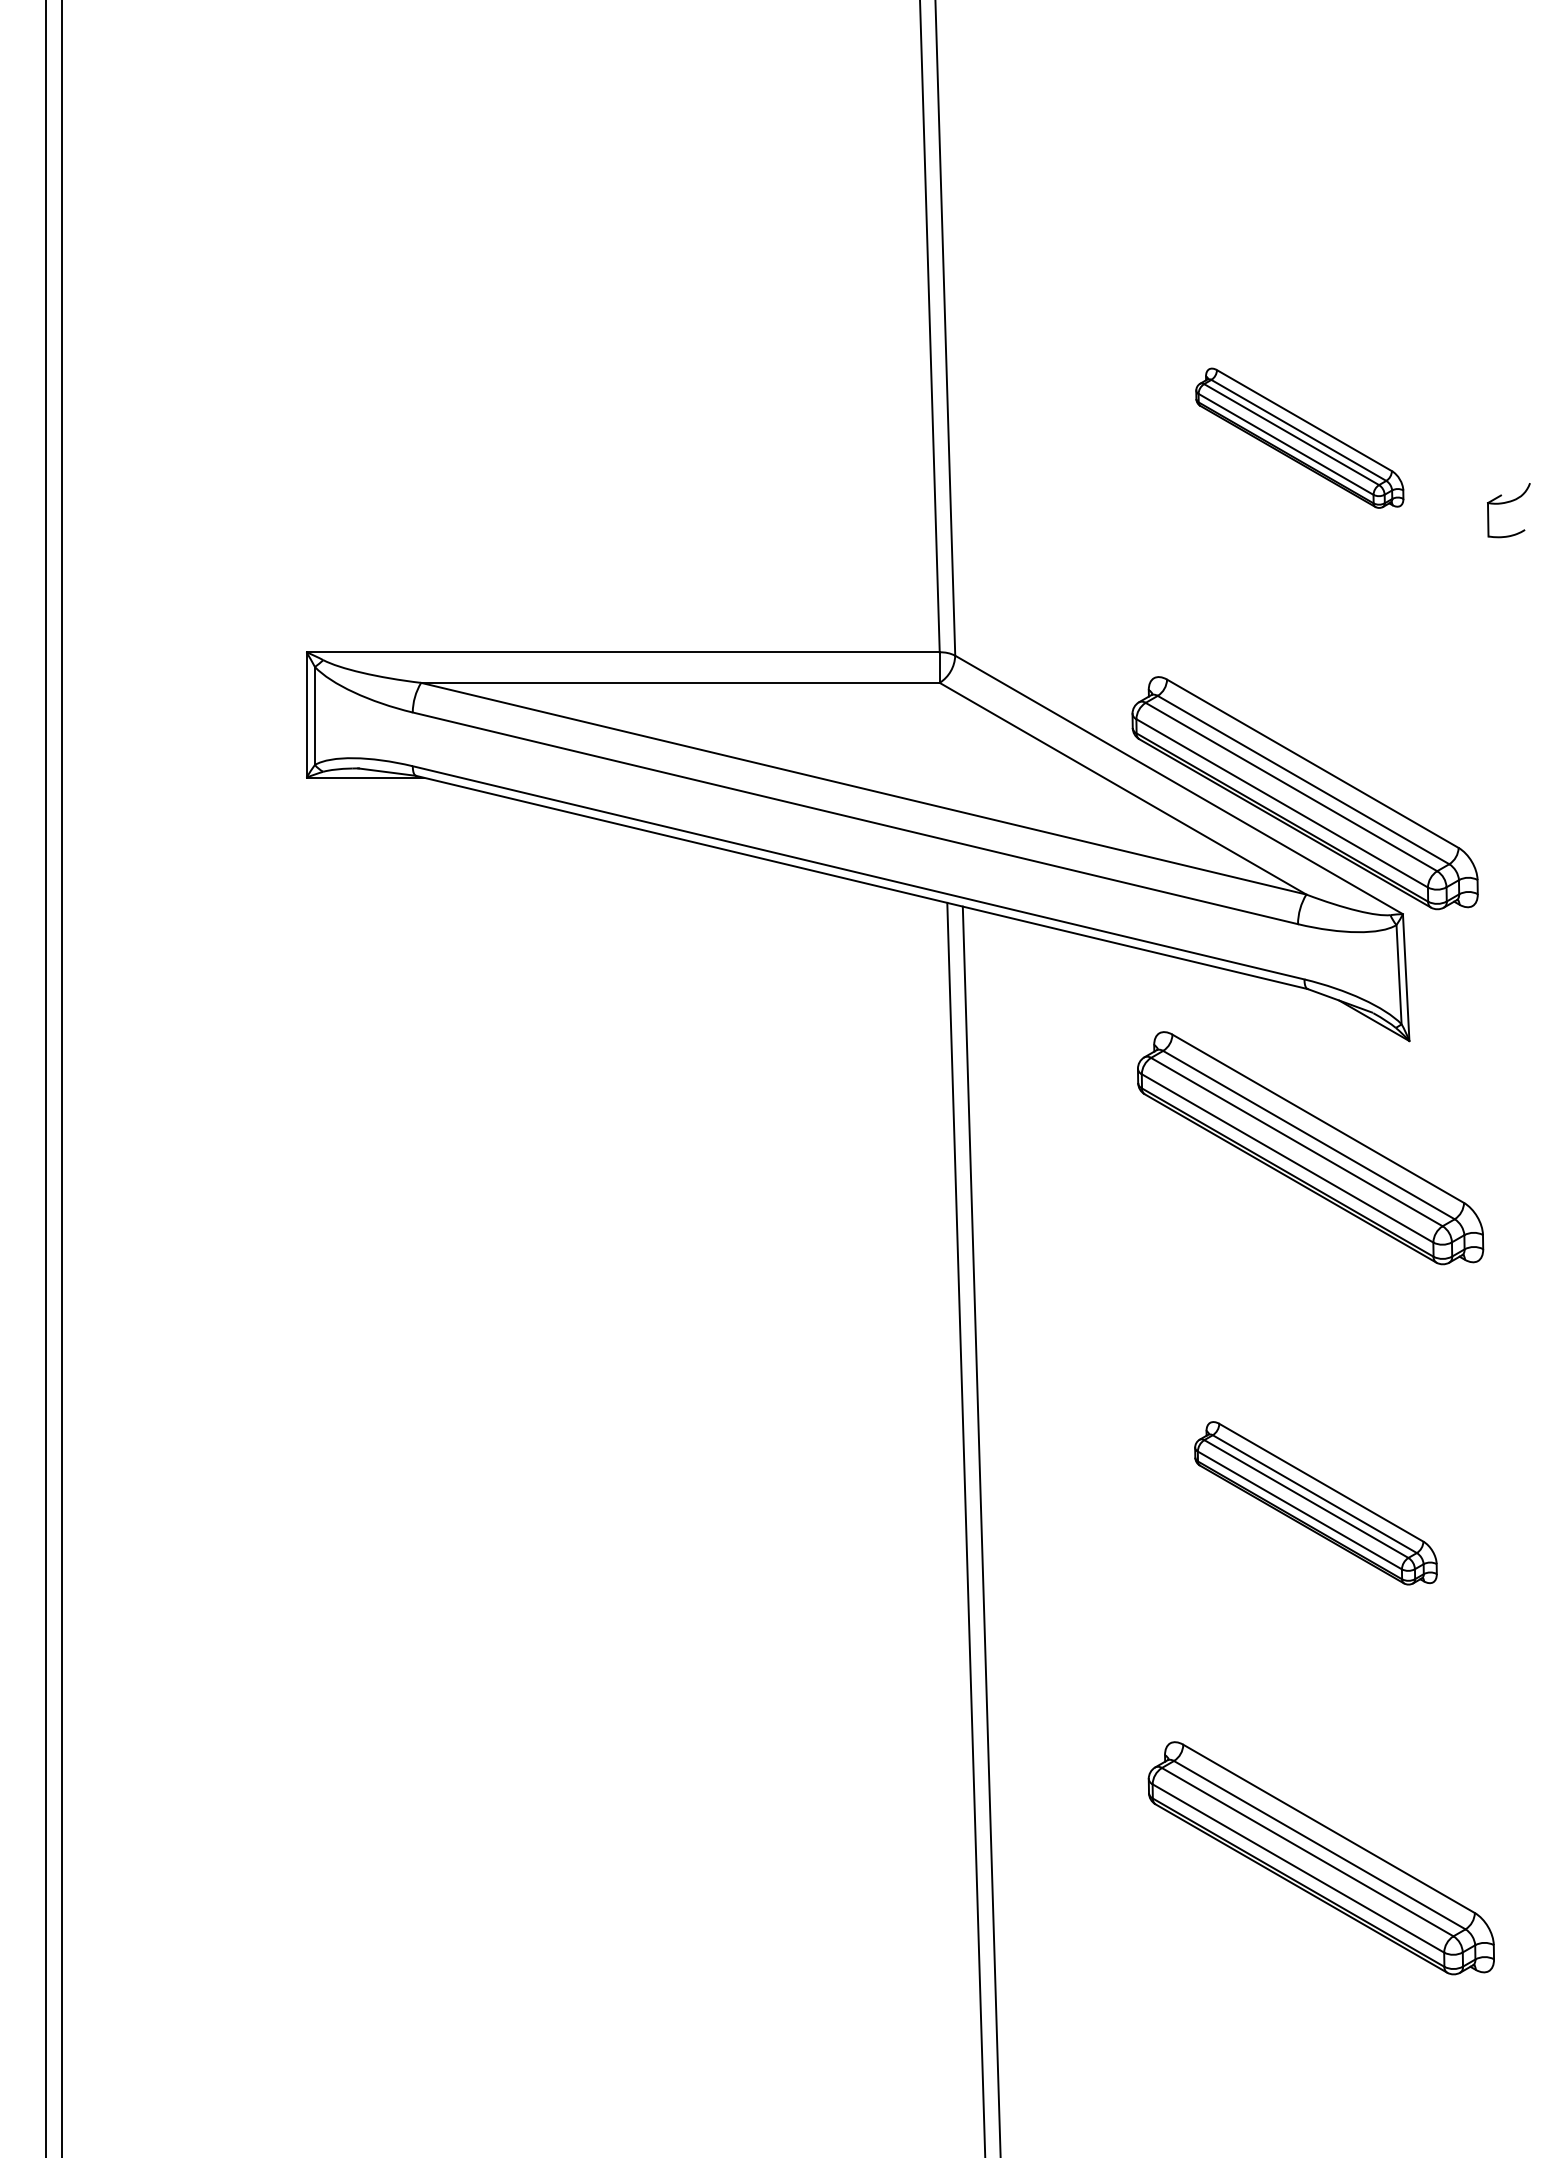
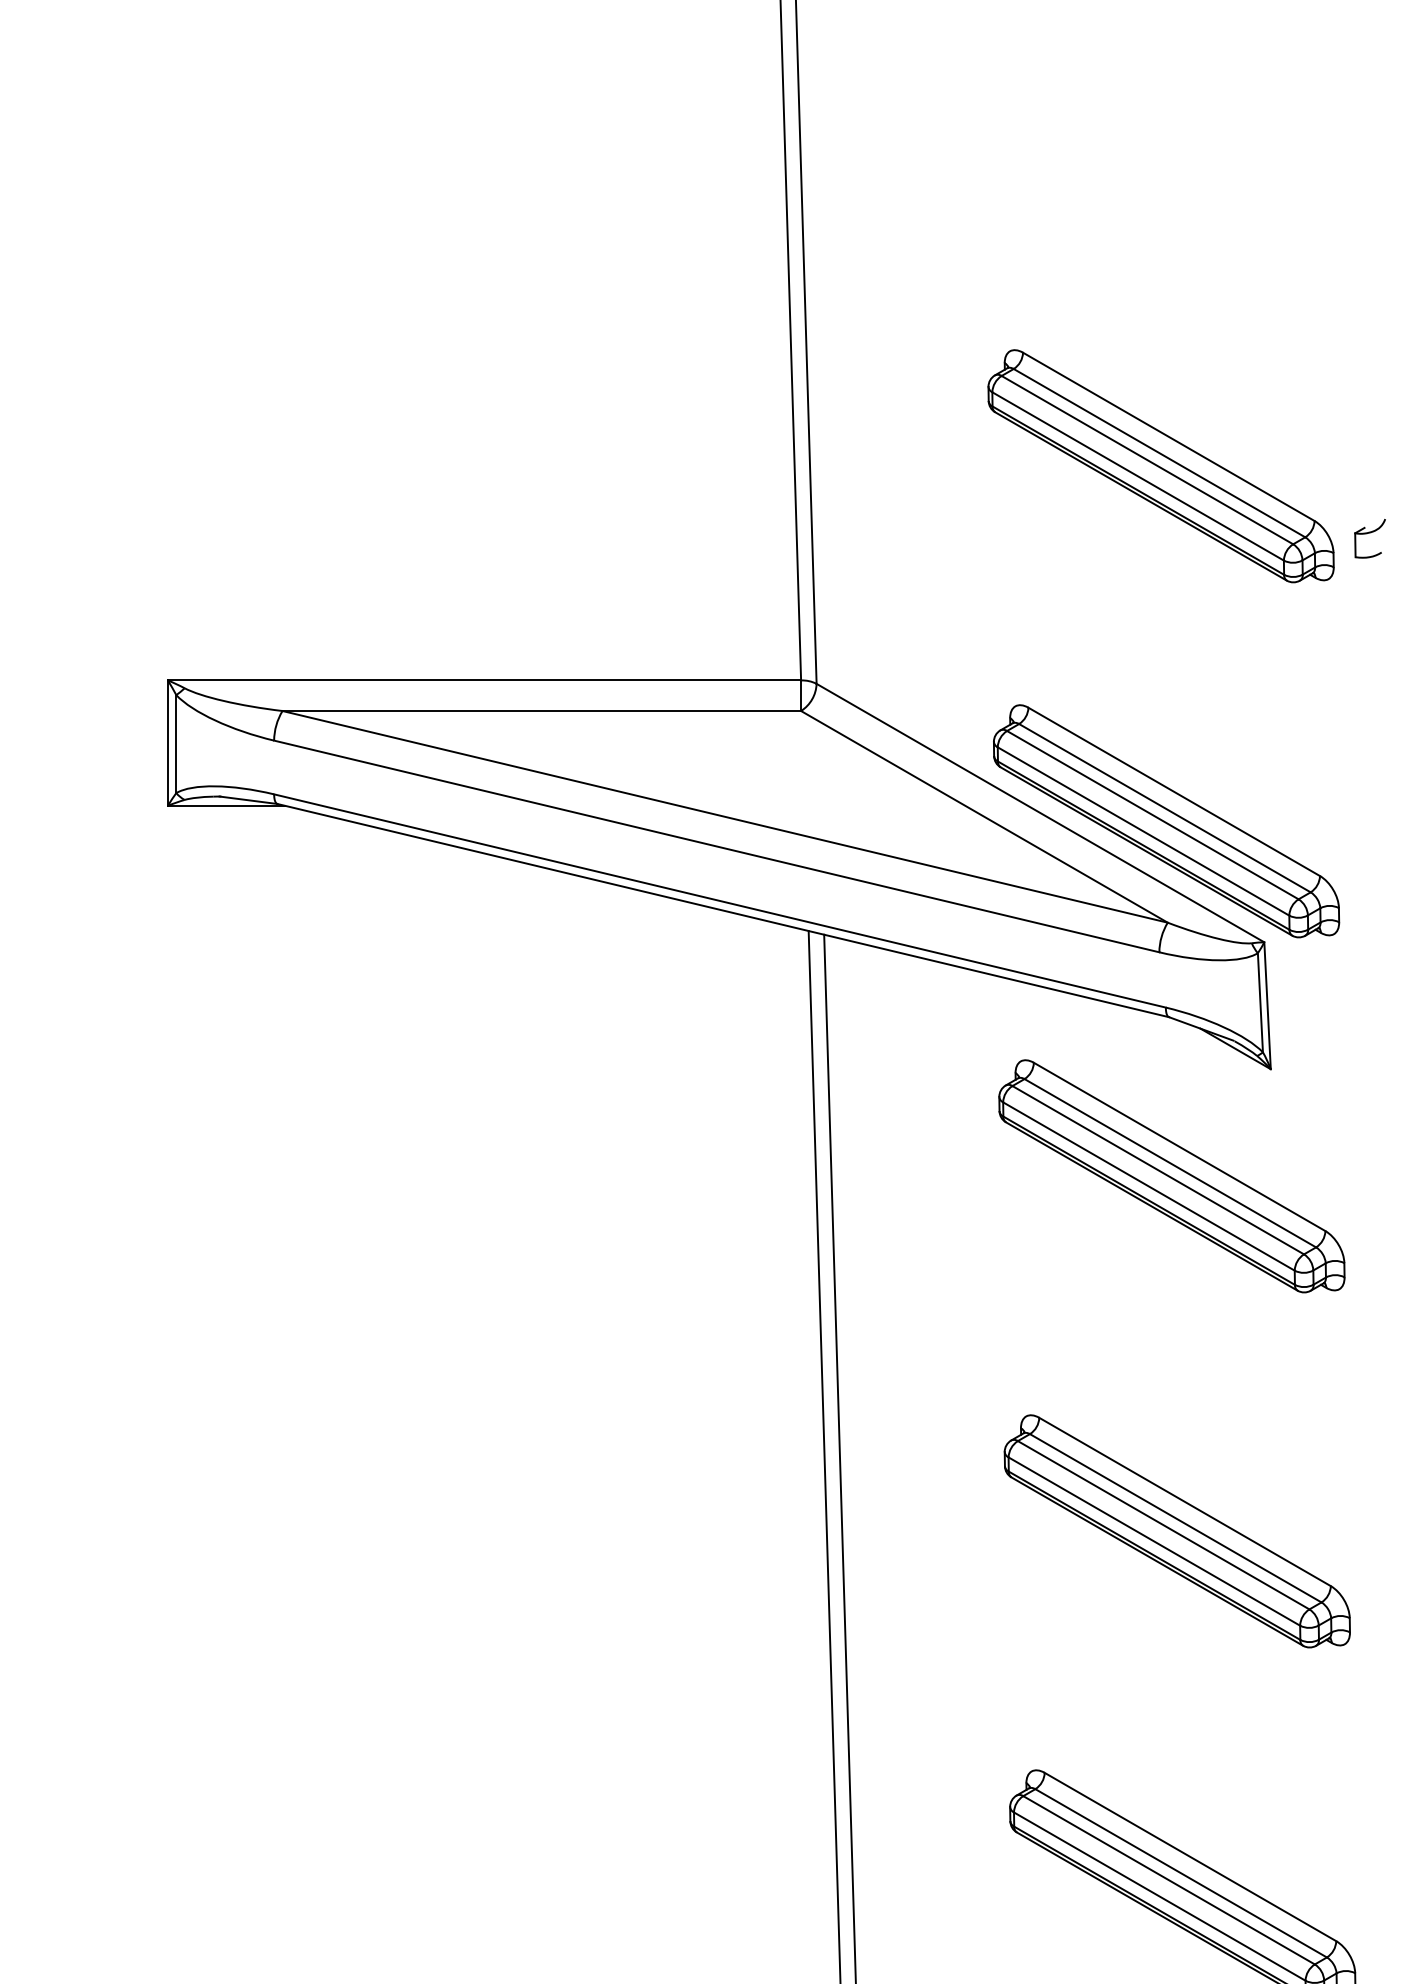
part: (1299, 438) -> (1160, 466), size x1.67
part: (1508, 510) -> (1369, 538), size x0.71
part: (1315, 1503) -> (1176, 1531), size x1.43

